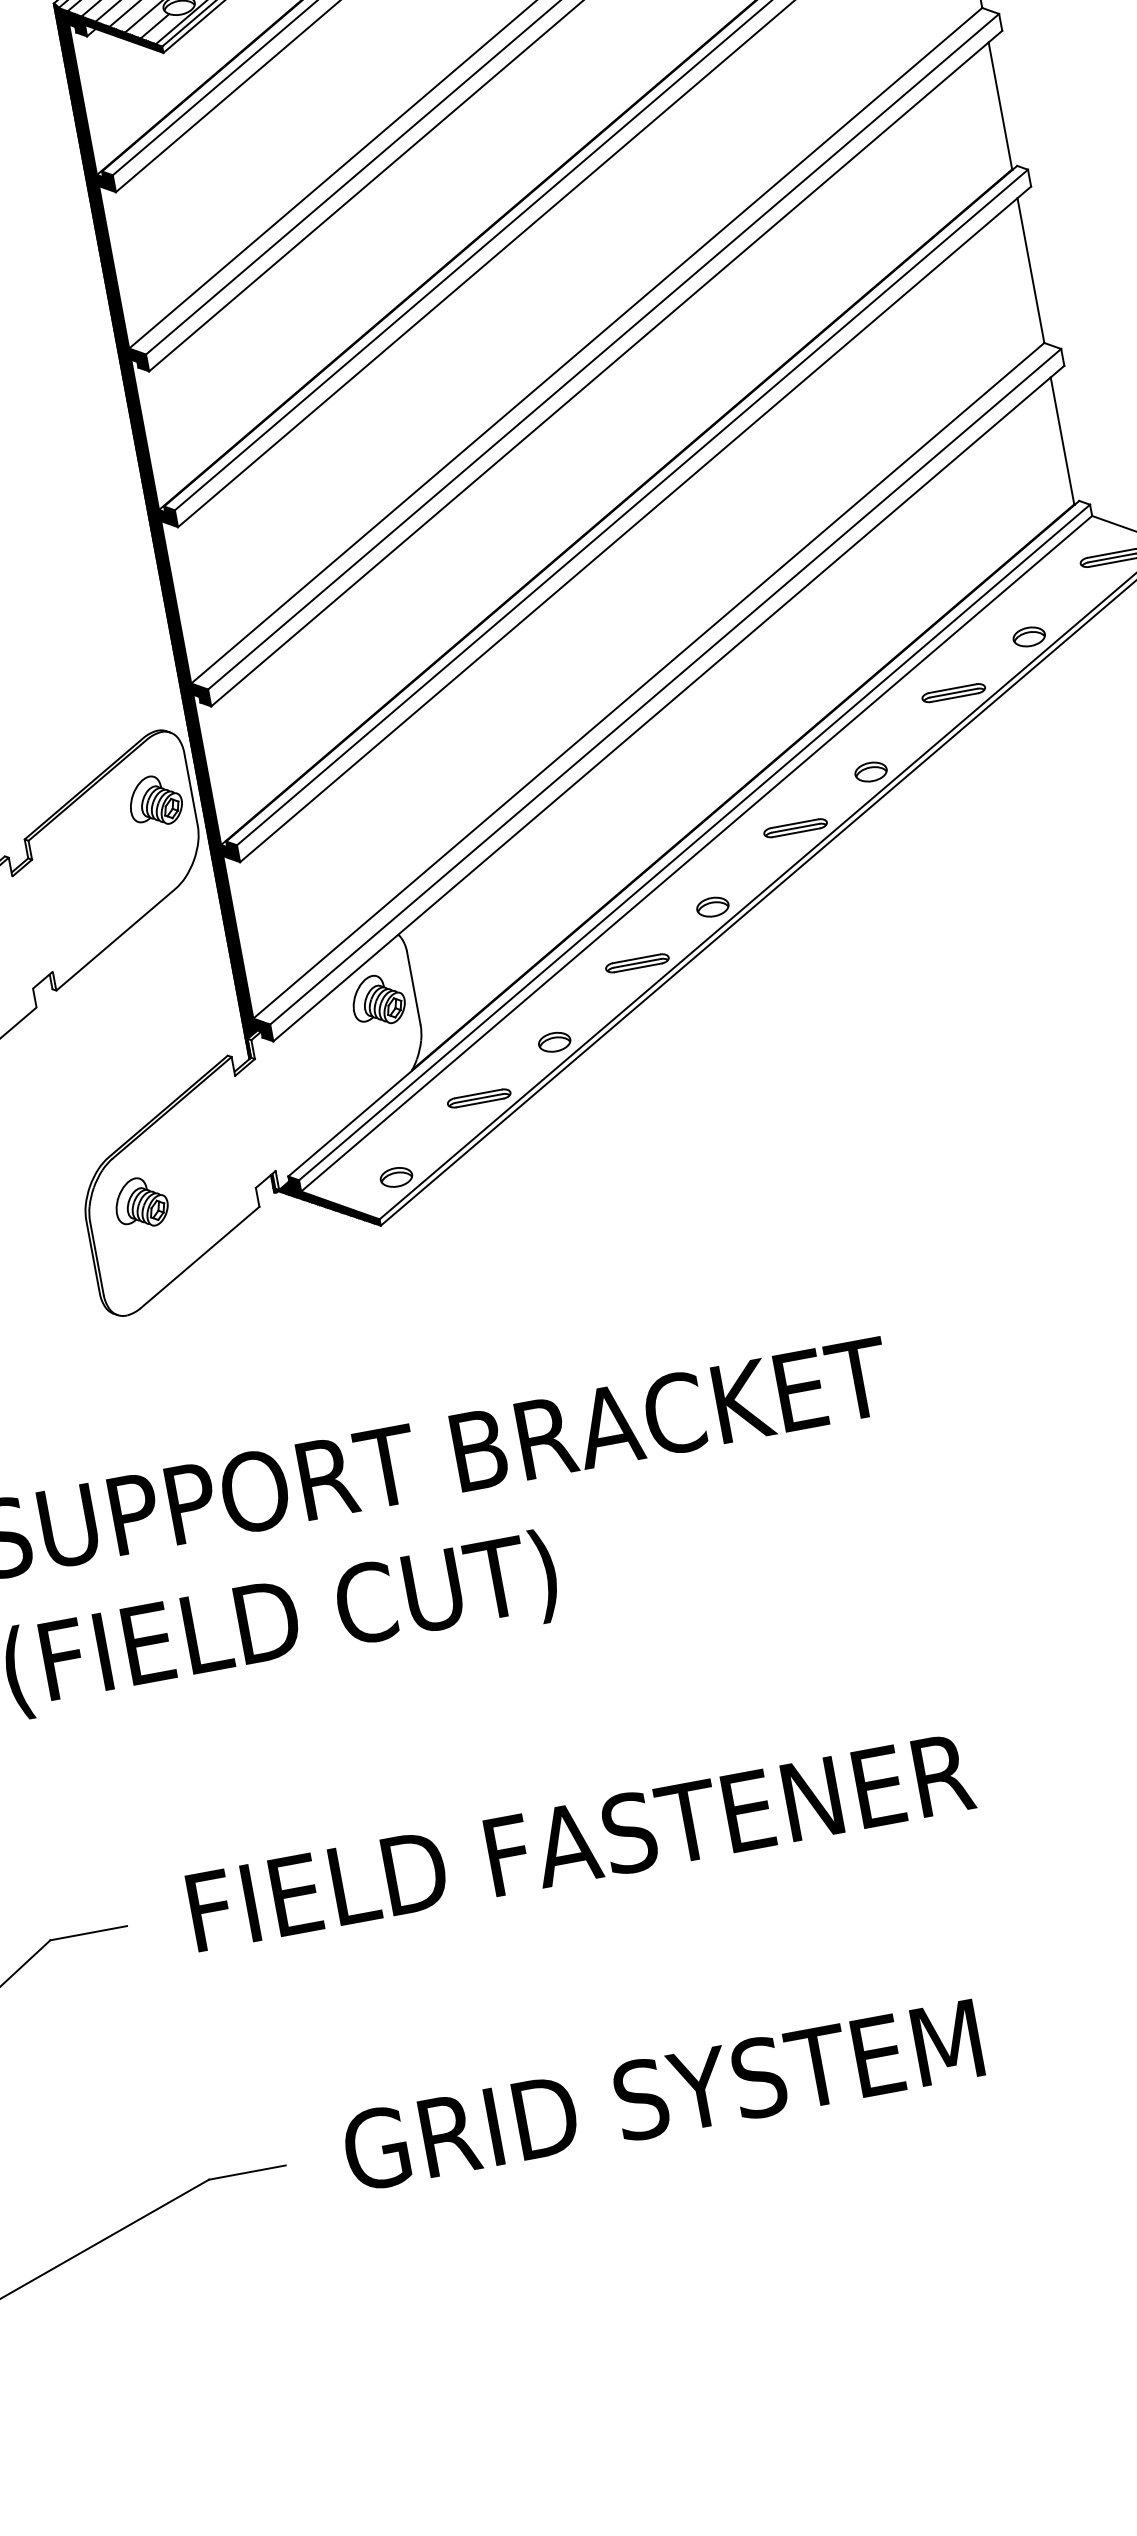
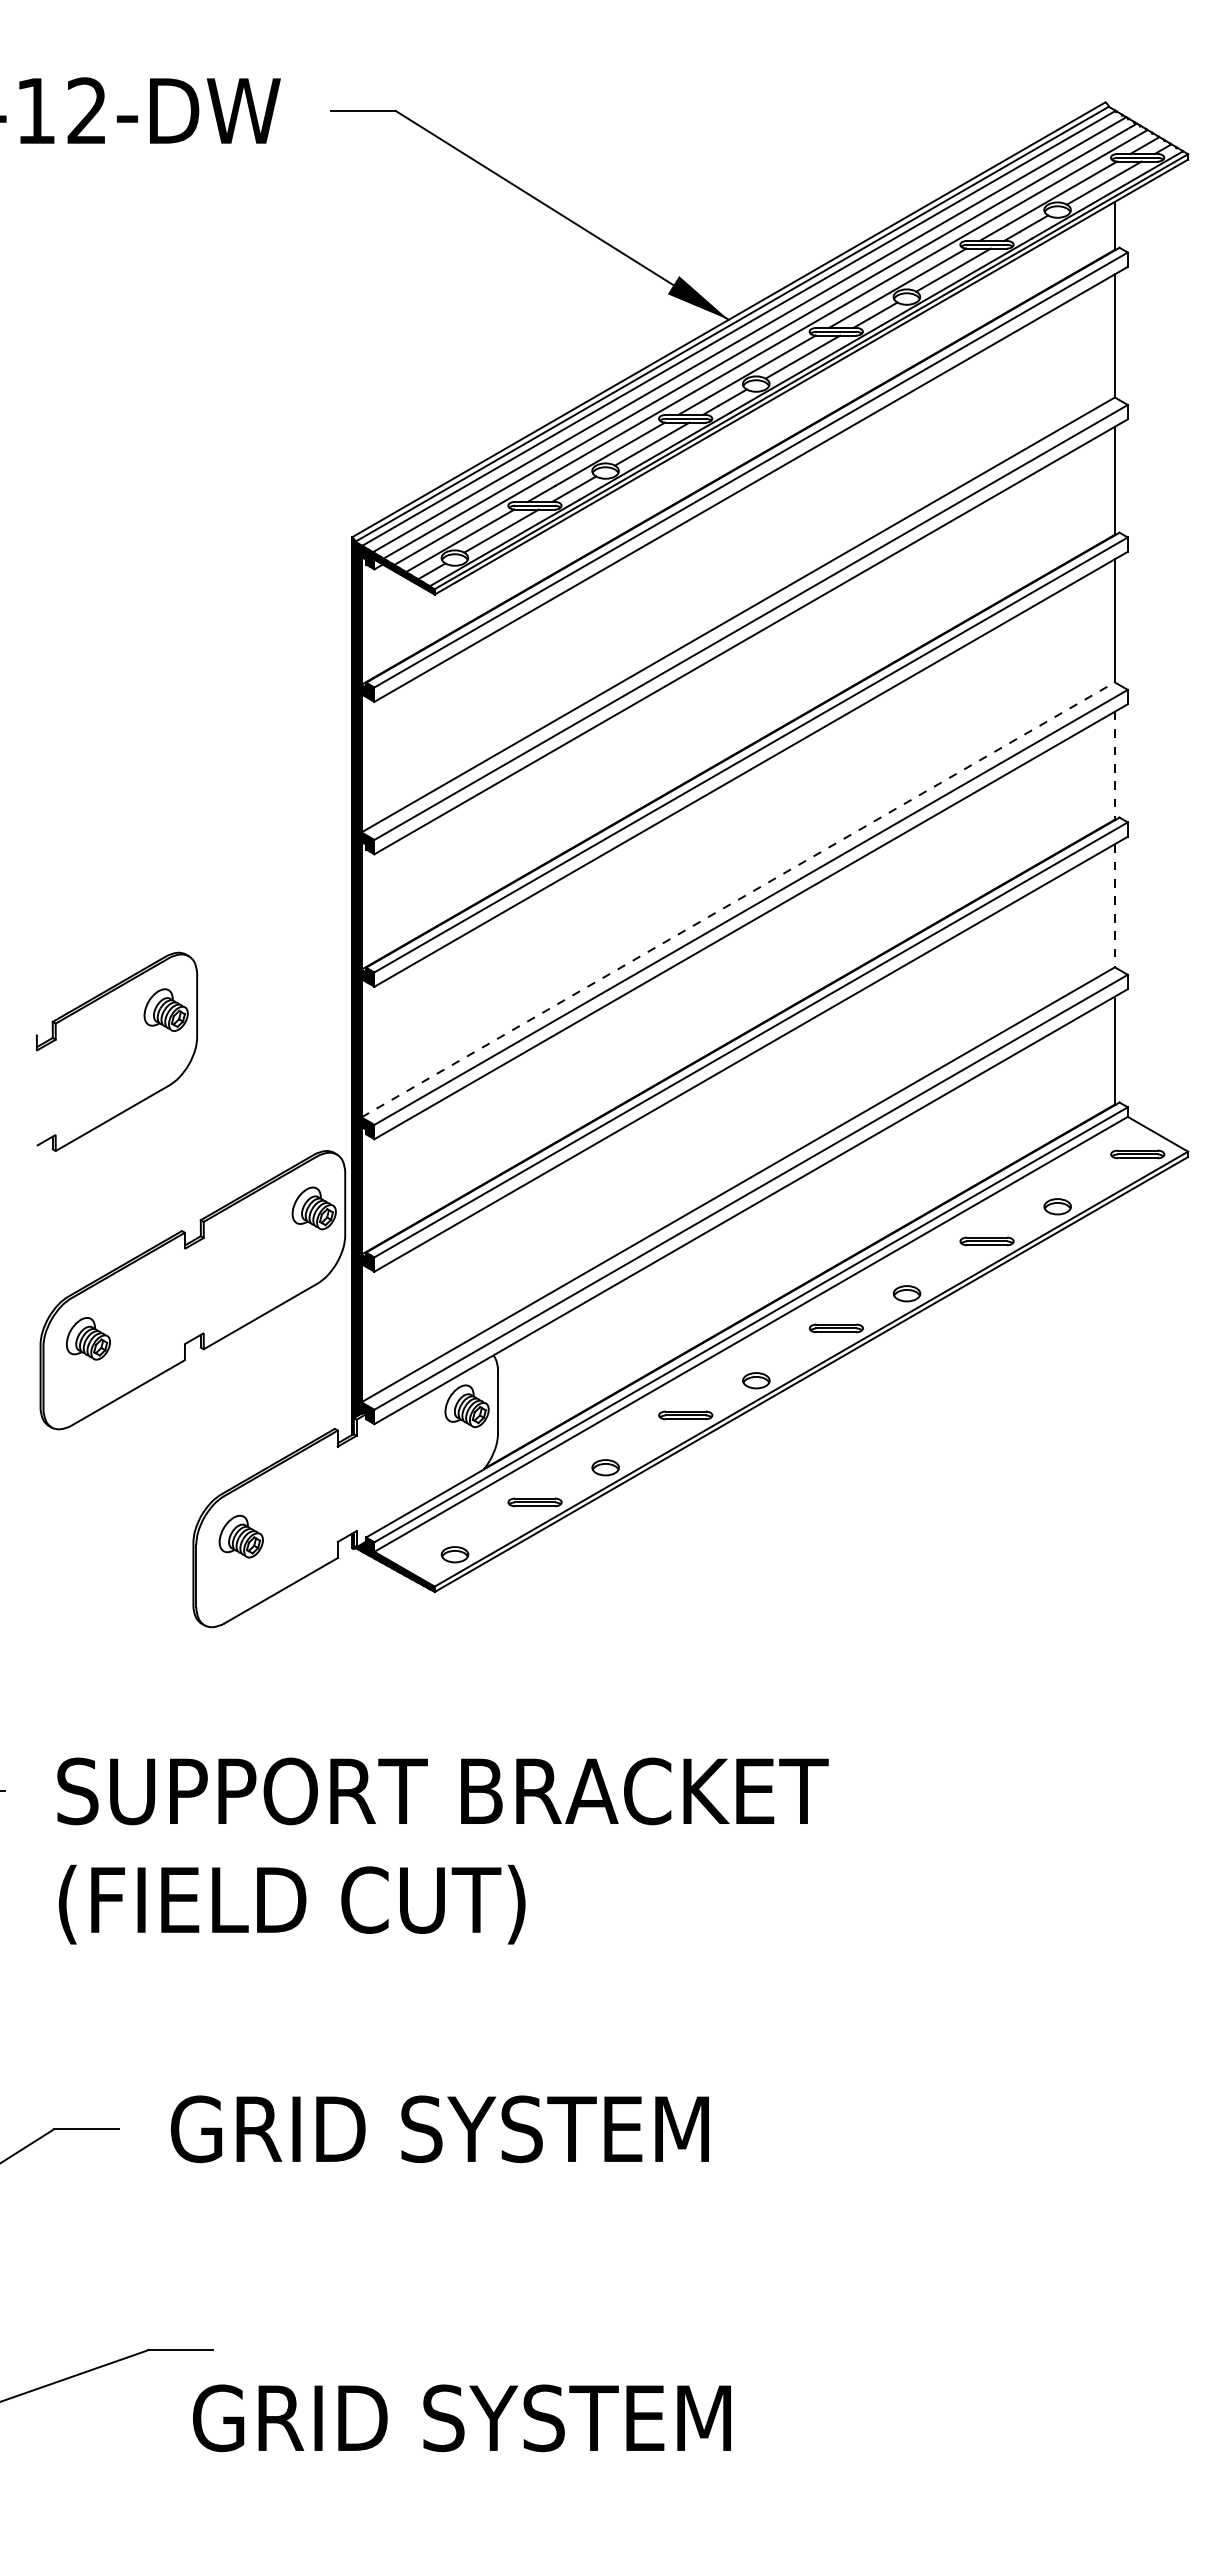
line: (999, 105) -> (1114, 765), solid -> dashed
line: (1030, 270) -> (1114, 905), solid -> dashed
line: (587, 345) -> (738, 899), solid -> dashed
text: (578, 1842) -> (503, 2129), FIELD FASTENER -> GRID SYSTEM
text: (662, 2095) -> (461, 2418), moved

